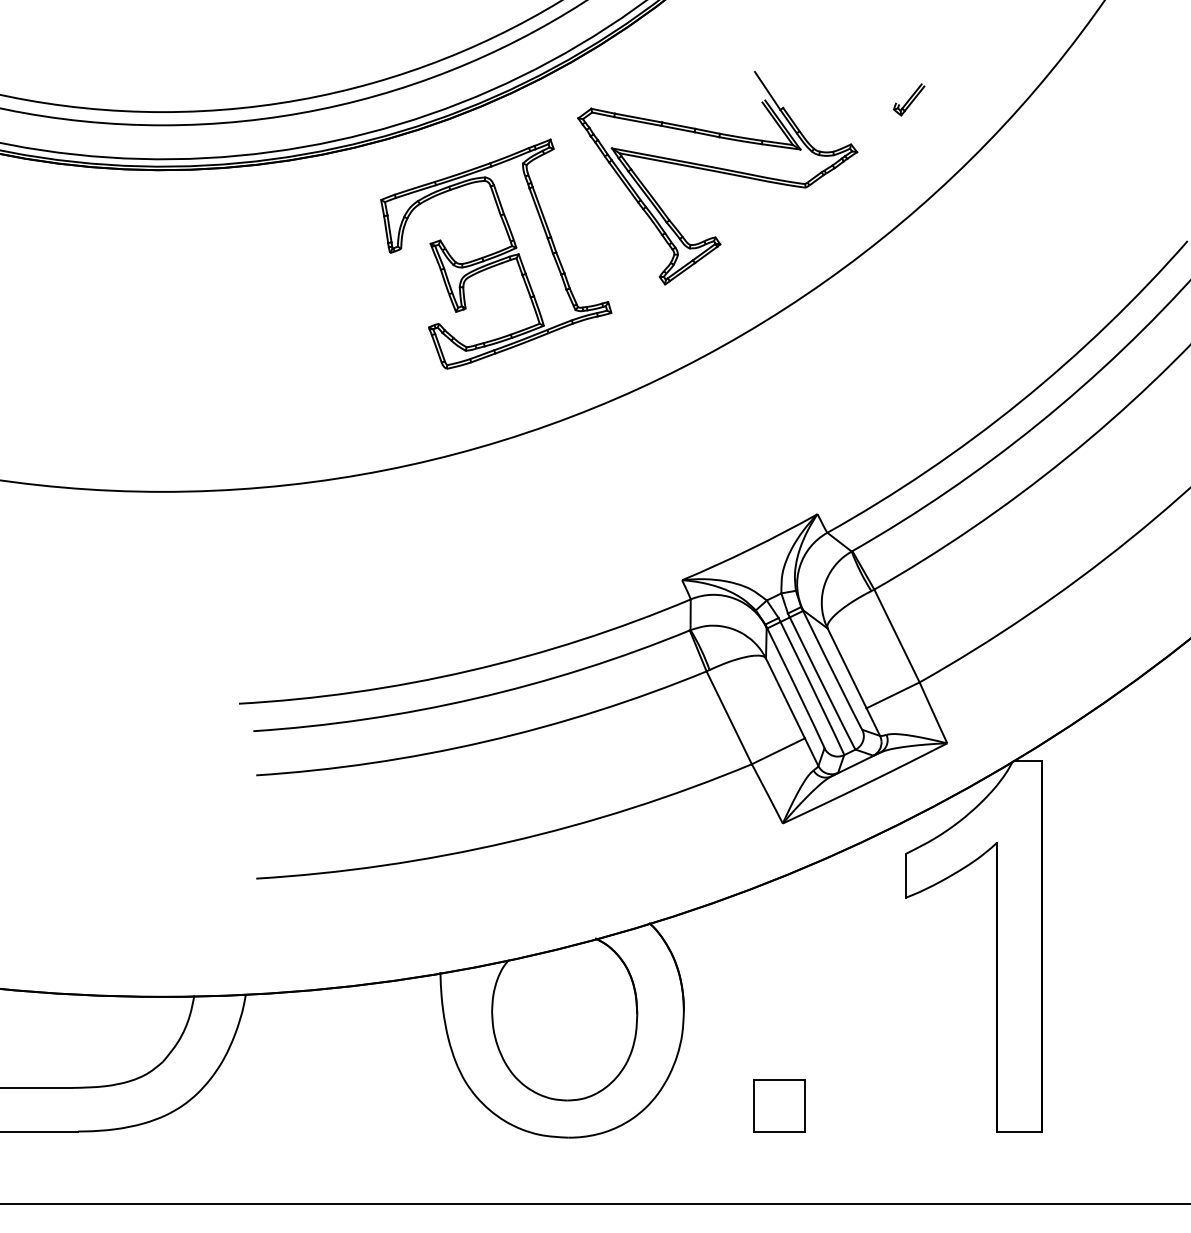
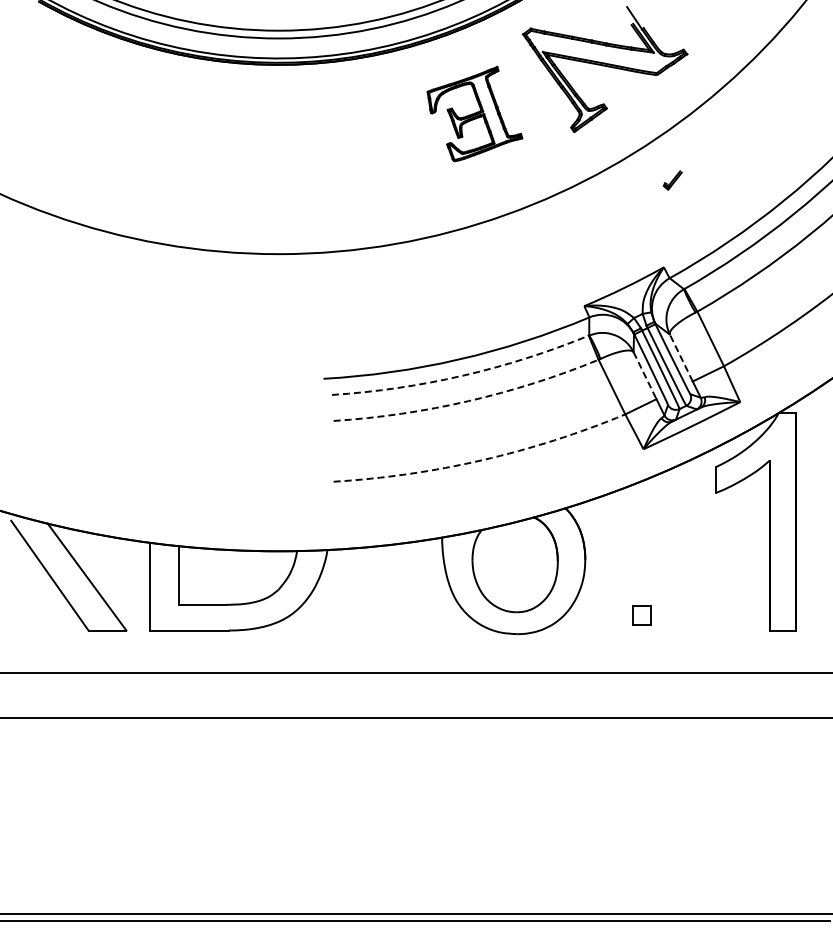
part: (908, 99) -> (672, 180), moved
part: (495, 252) -> (474, 113), size x0.7
line: (847, 667) -> (681, 357), solid -> dashed
arc: (475, 698) -> (462, 375), solid -> dashed
line: (786, 699) -> (645, 376), solid -> dashed
arc: (485, 742) -> (468, 401), solid -> dashed
arc: (509, 842) -> (482, 460), solid -> dashed
part: (779, 1105) -> (641, 615), size x0.6

